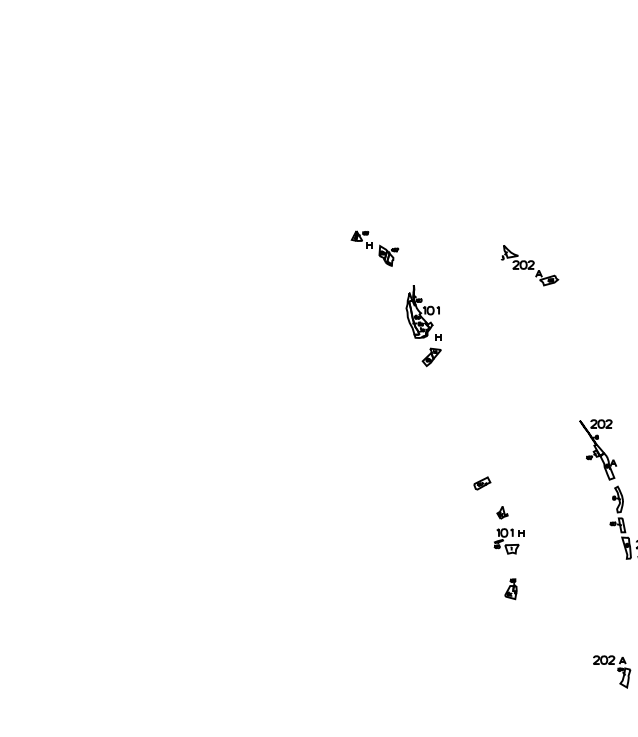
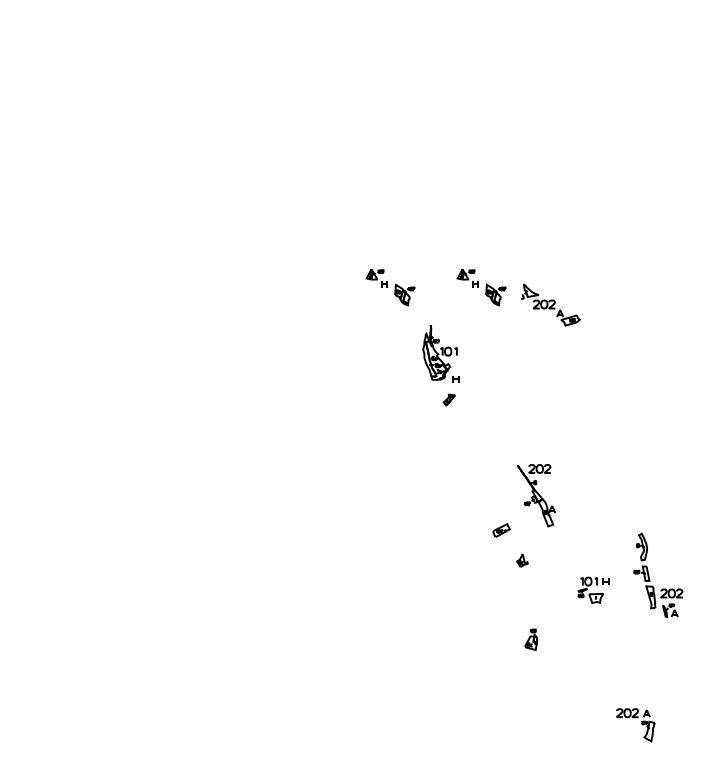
part: (462, 248) -> (481, 287), added
part: (431, 356) -> (449, 399), size x0.6
part: (598, 449) -> (536, 495), moved
part: (509, 540) -> (593, 589), moved

